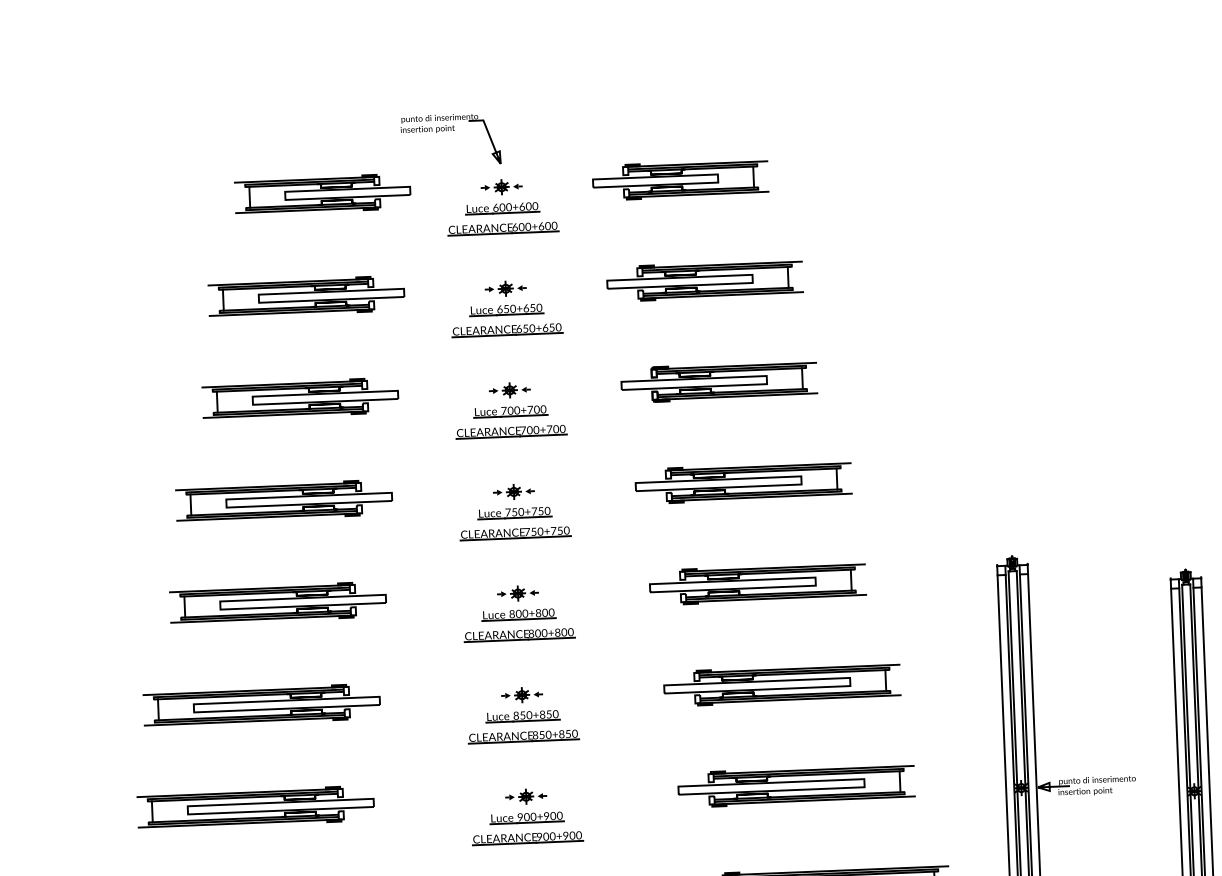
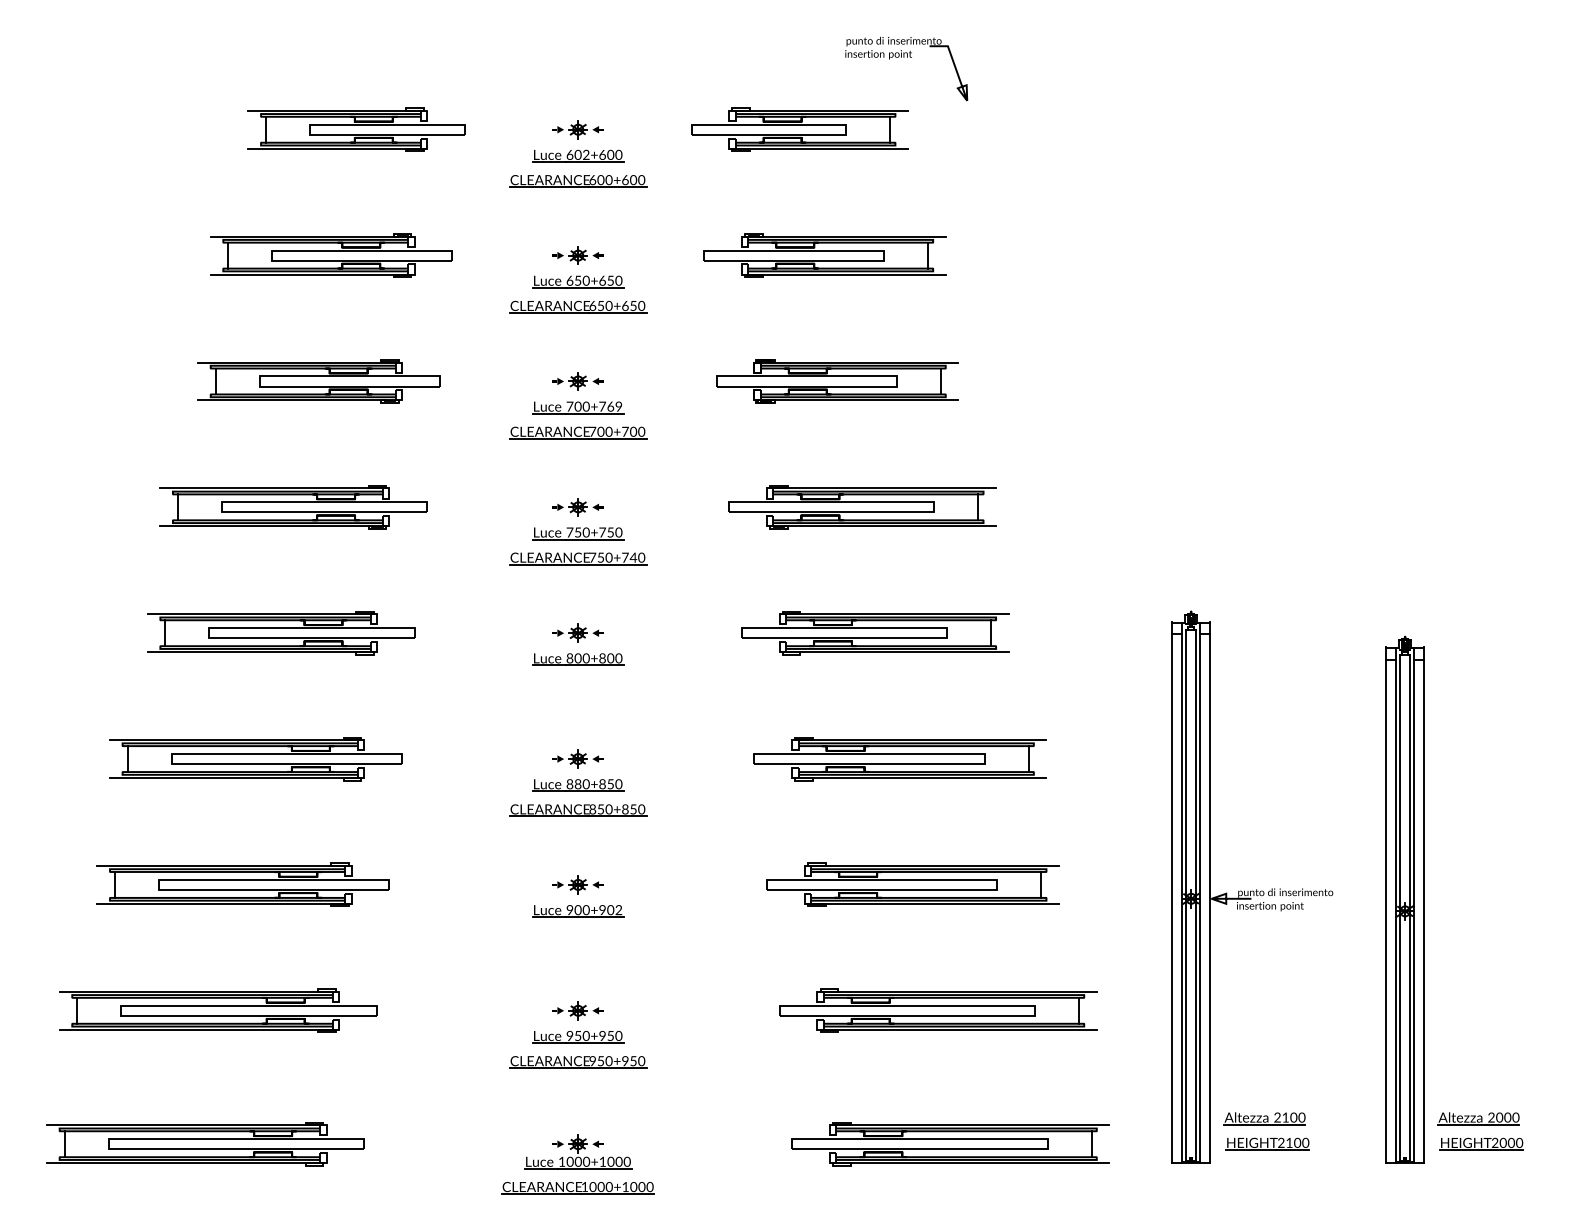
part: (451, 130) -> (907, 57), moved
text: (508, 206) -> (585, 154), 600+600 -> 602+600
text: (539, 409) -> (614, 406), 700+700 -> 700+769
text: (560, 530) -> (633, 557), 750+750 -> 750+740
part: (519, 634) -> (578, 684), removed
text: (522, 715) -> (577, 784), 850+850 -> 880+850
text: (559, 816) -> (618, 911), 900+900 -> 900+902
part: (528, 838) -> (578, 936), removed

